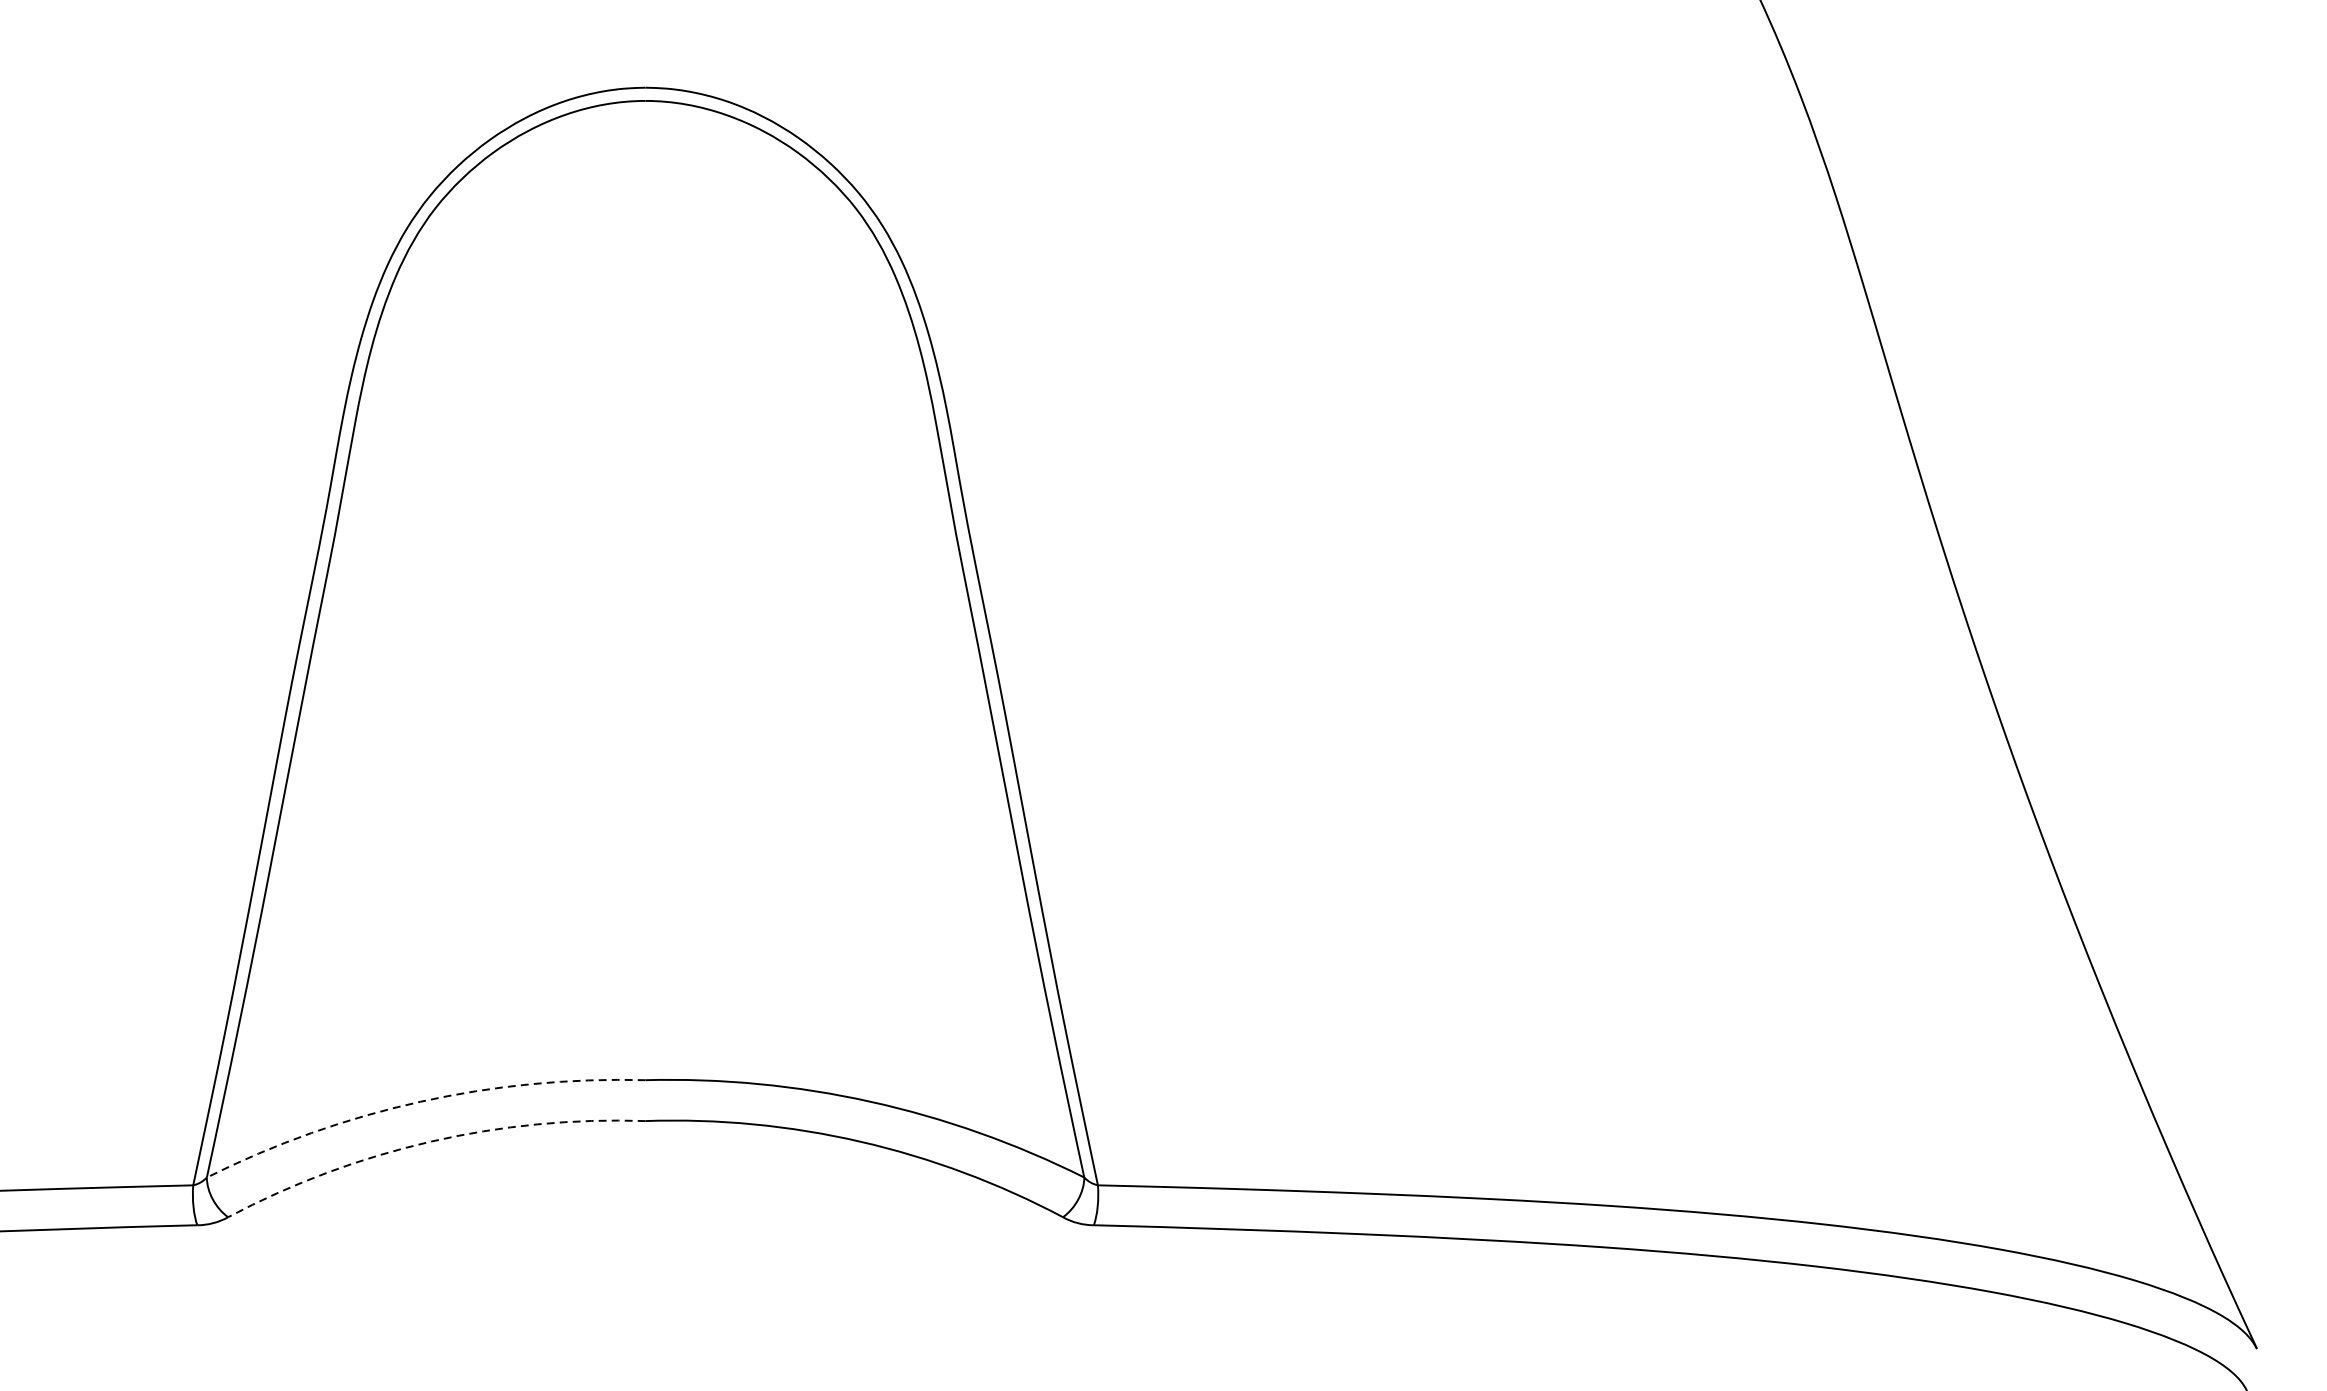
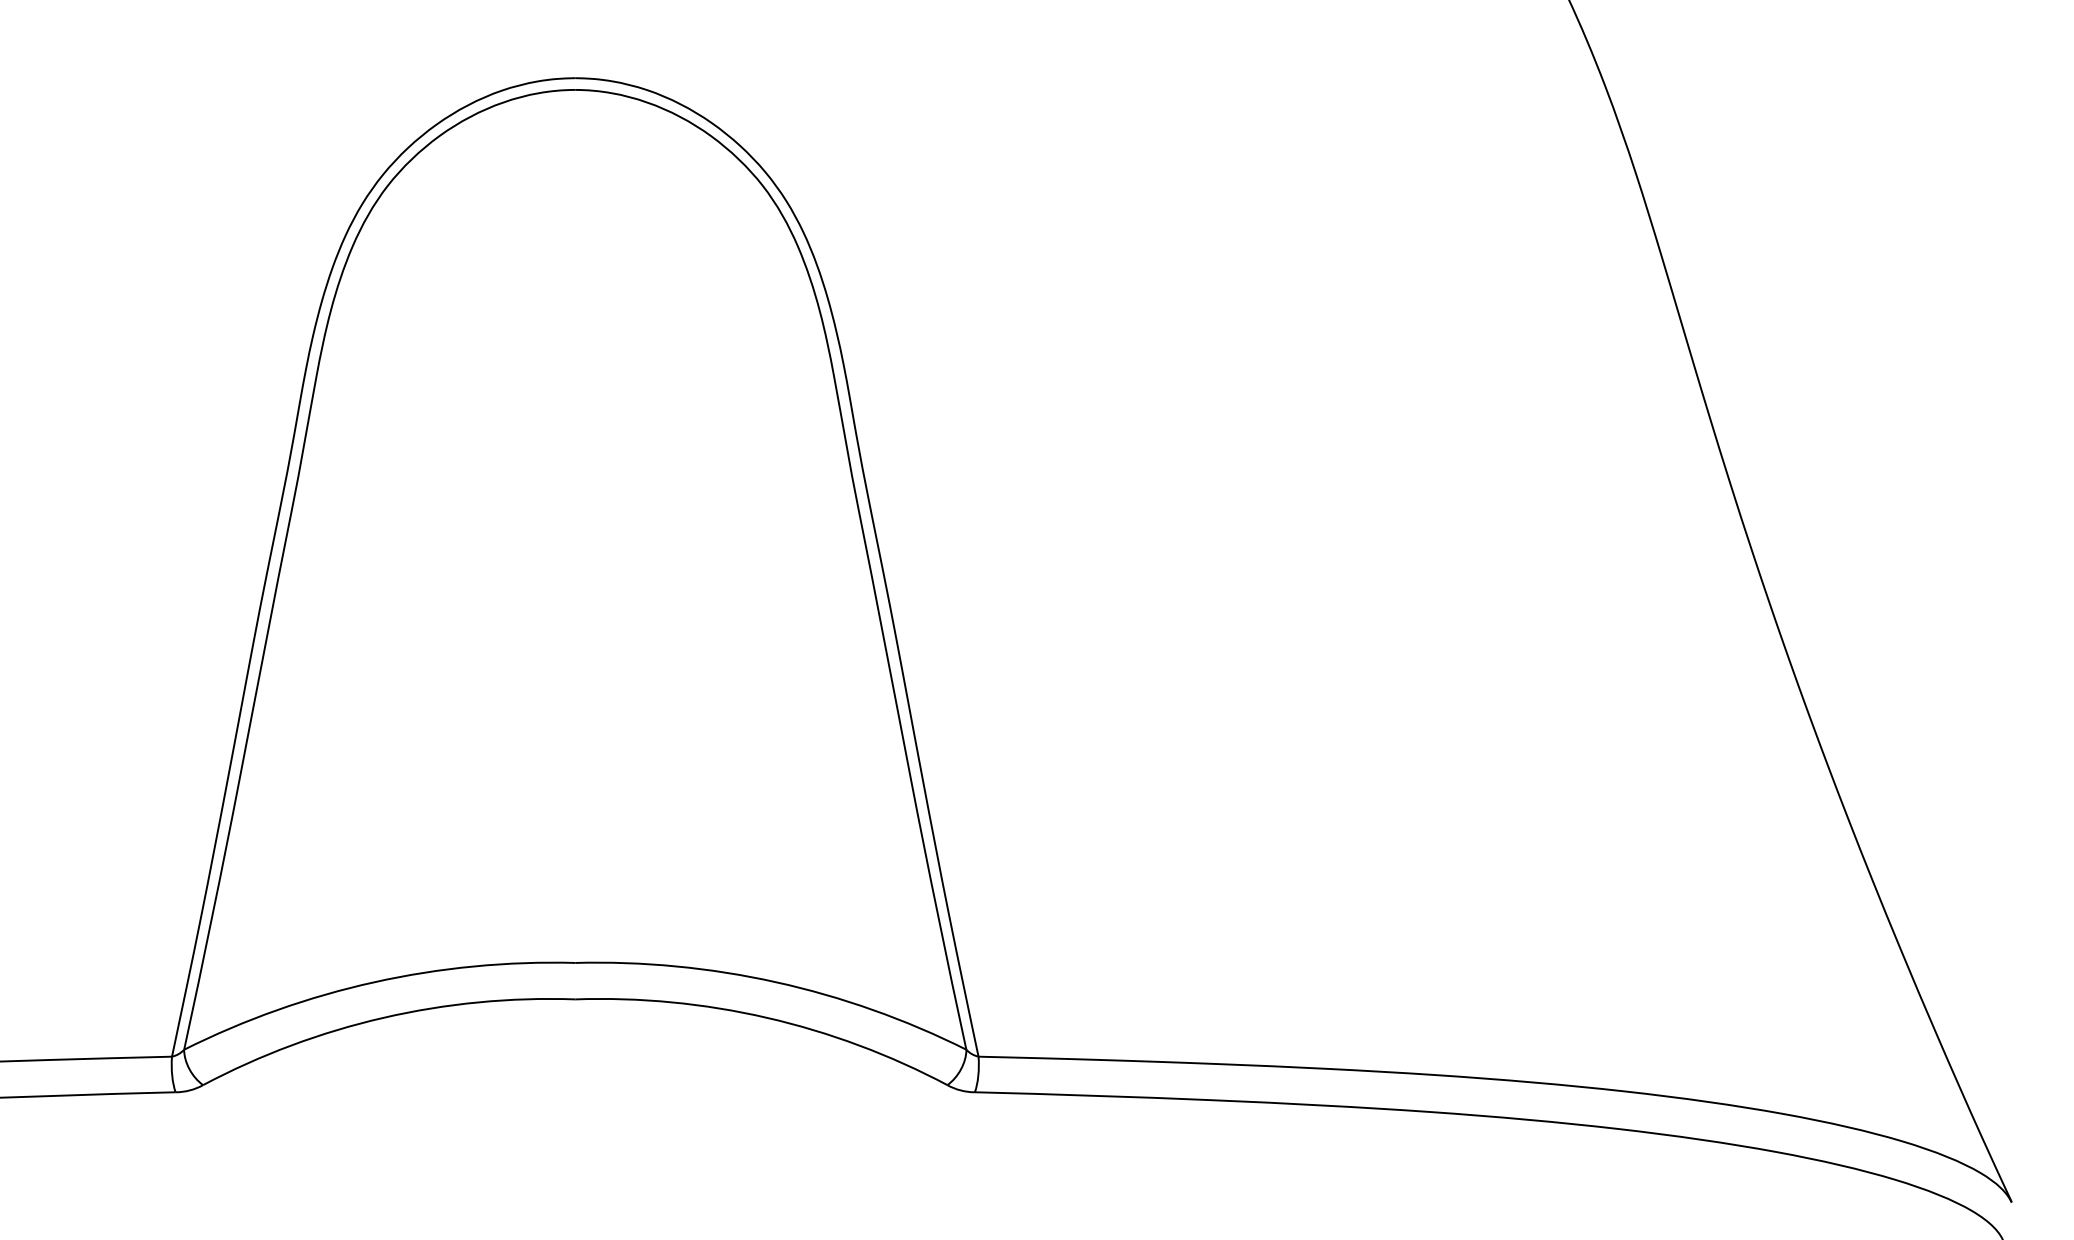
arc: (420, 1102) -> (374, 982), dashed -> solid
arc: (430, 1141) -> (383, 1017), dashed -> solid

